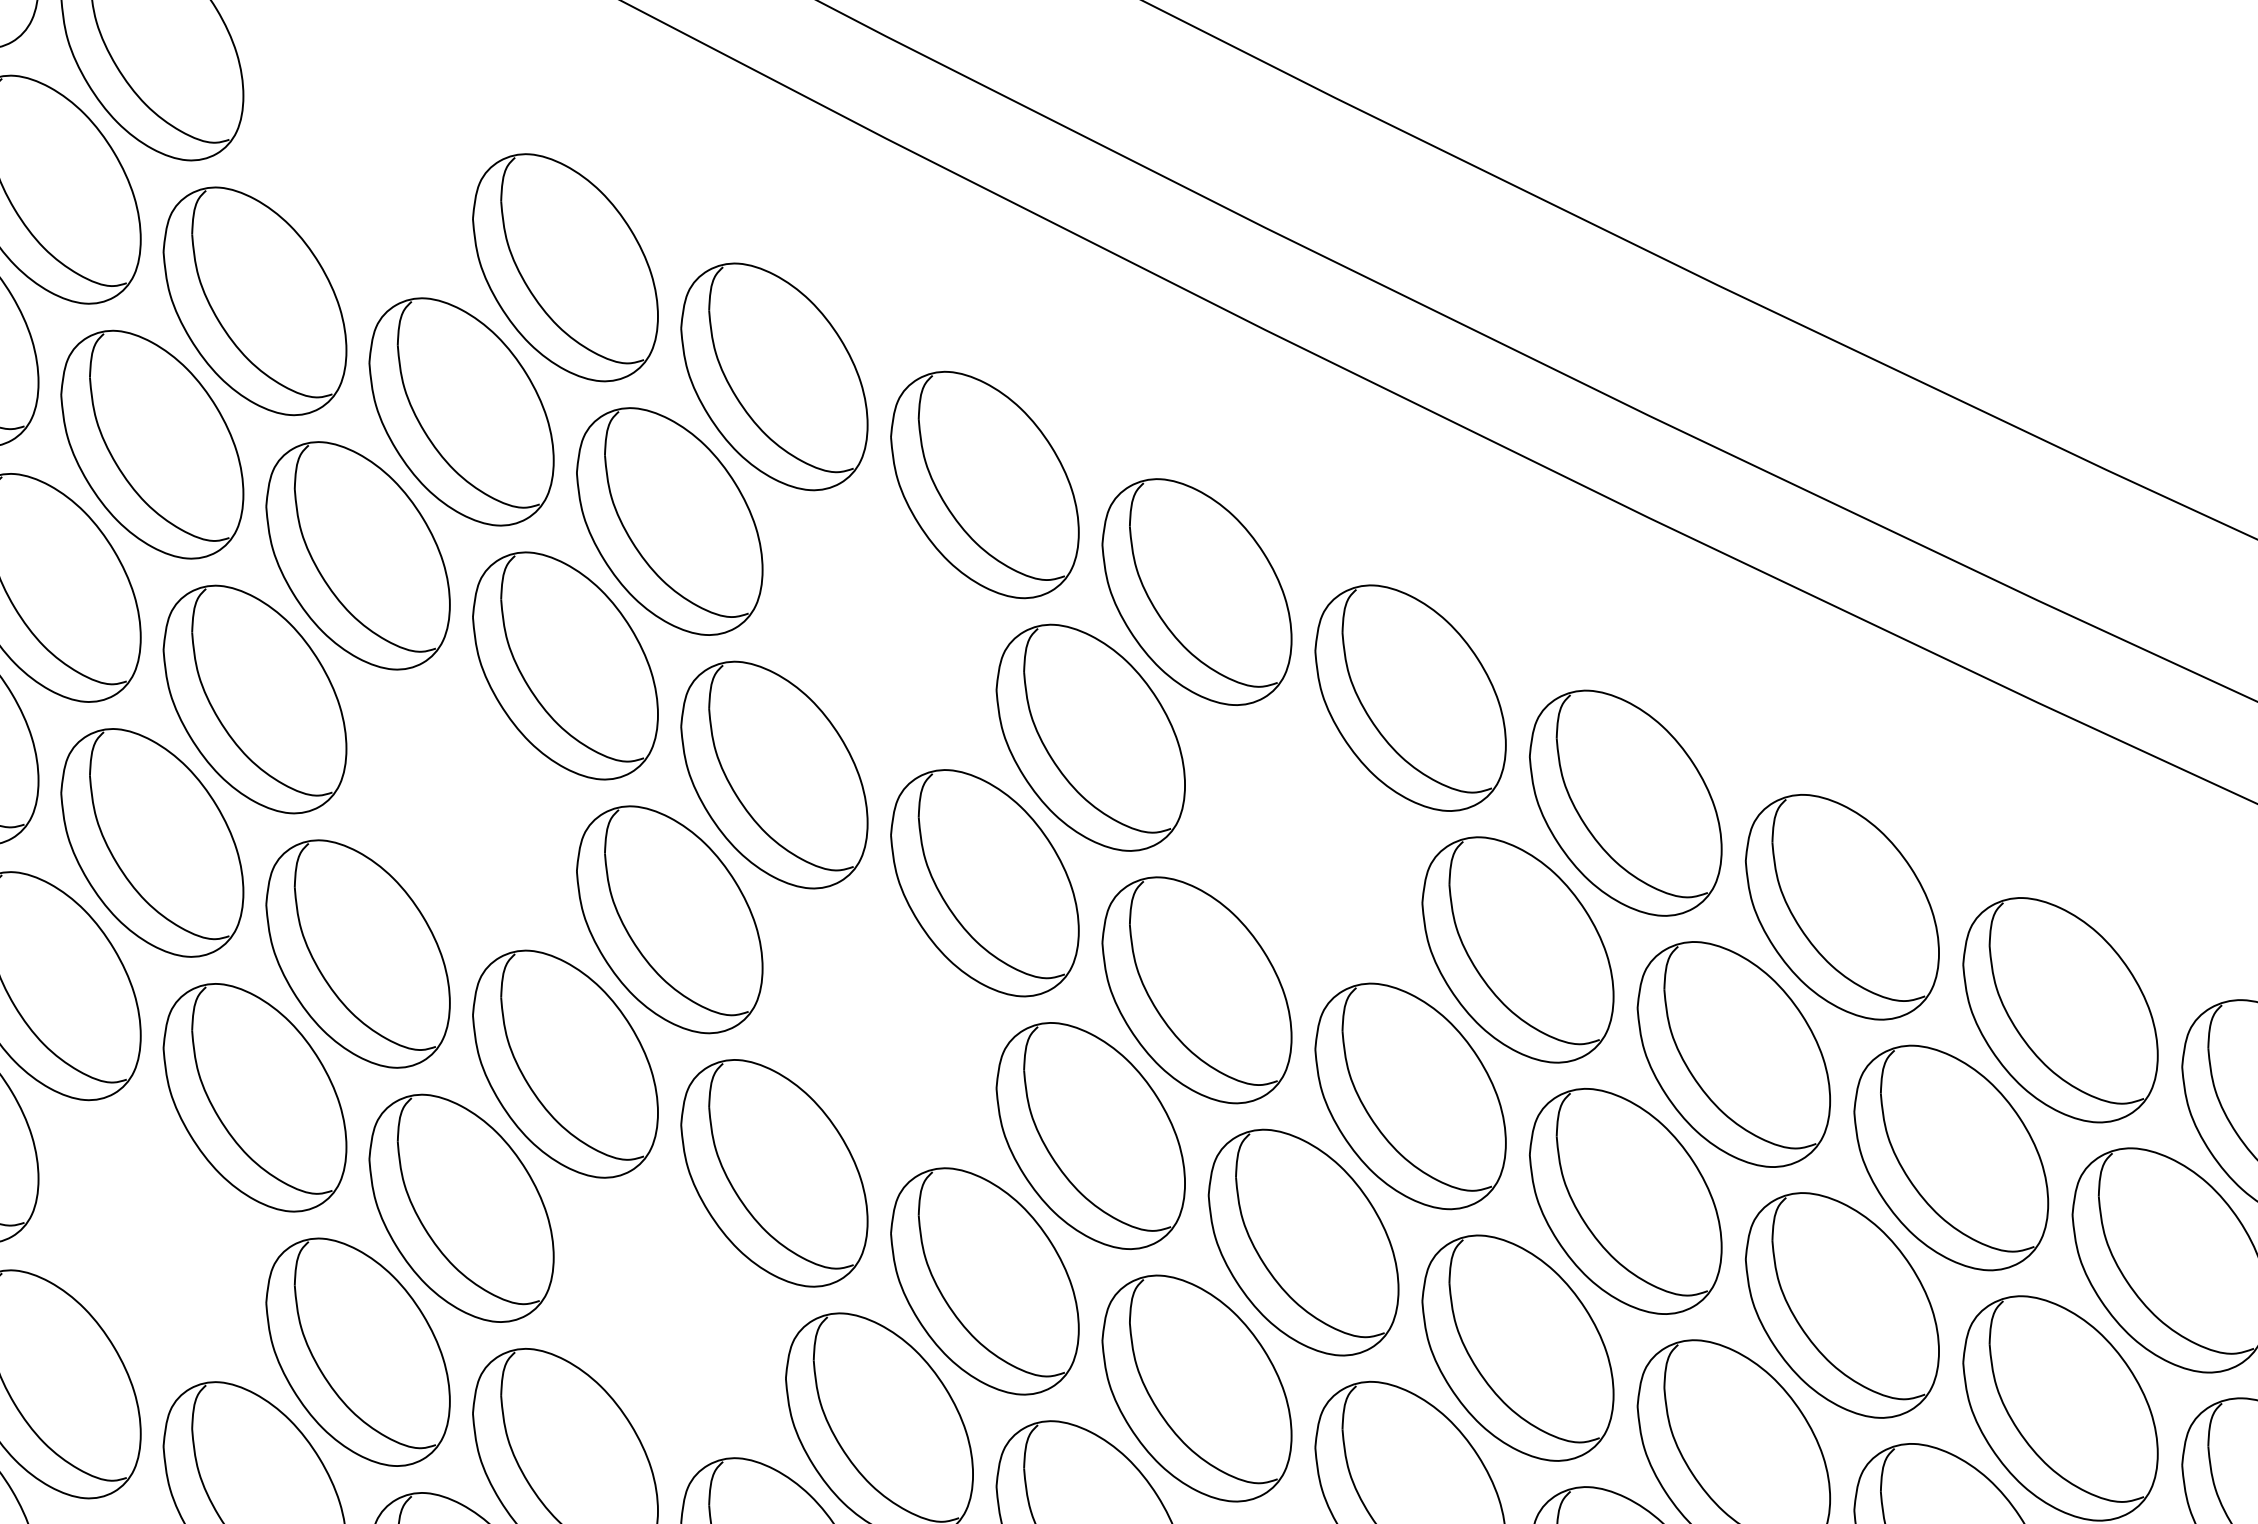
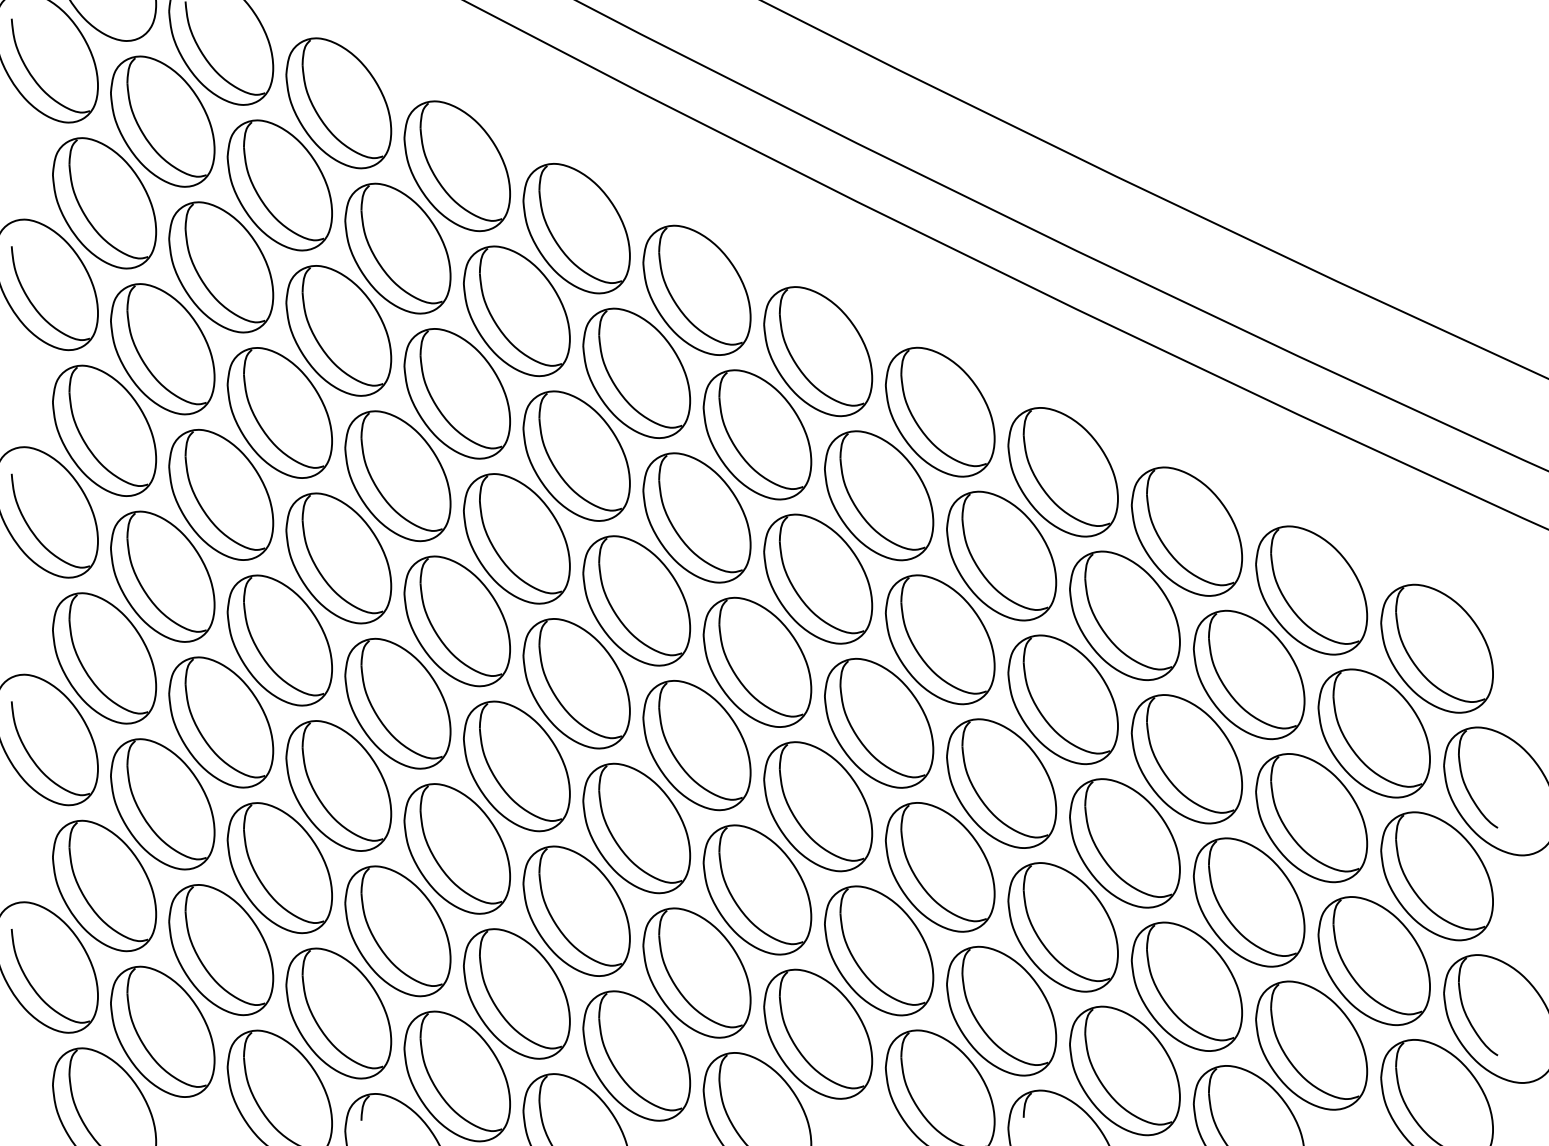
part: (357, 157) -> (338, 103), added
part: (879, 628) -> (636, 372), added
part: (460, 810) -> (397, 476), added
part: (1304, 843) -> (879, 495), added
part: (879, 1027) -> (636, 600), added
part: (152, 1241) -> (221, 722), added
part: (669, 1318) -> (516, 766), added

